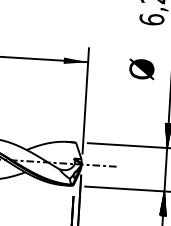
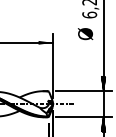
text: (141, 69) -> (85, 34), moved

